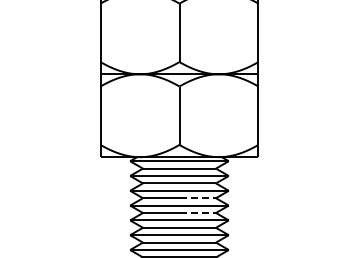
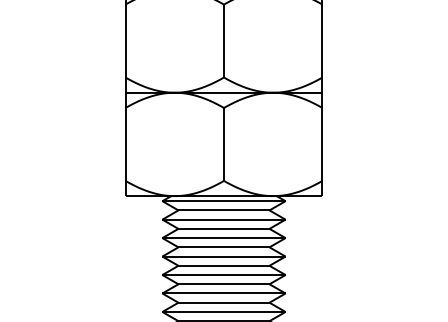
line: (198, 198) -> (247, 247), dashed -> solid
line: (198, 213) -> (247, 266), dashed -> solid

